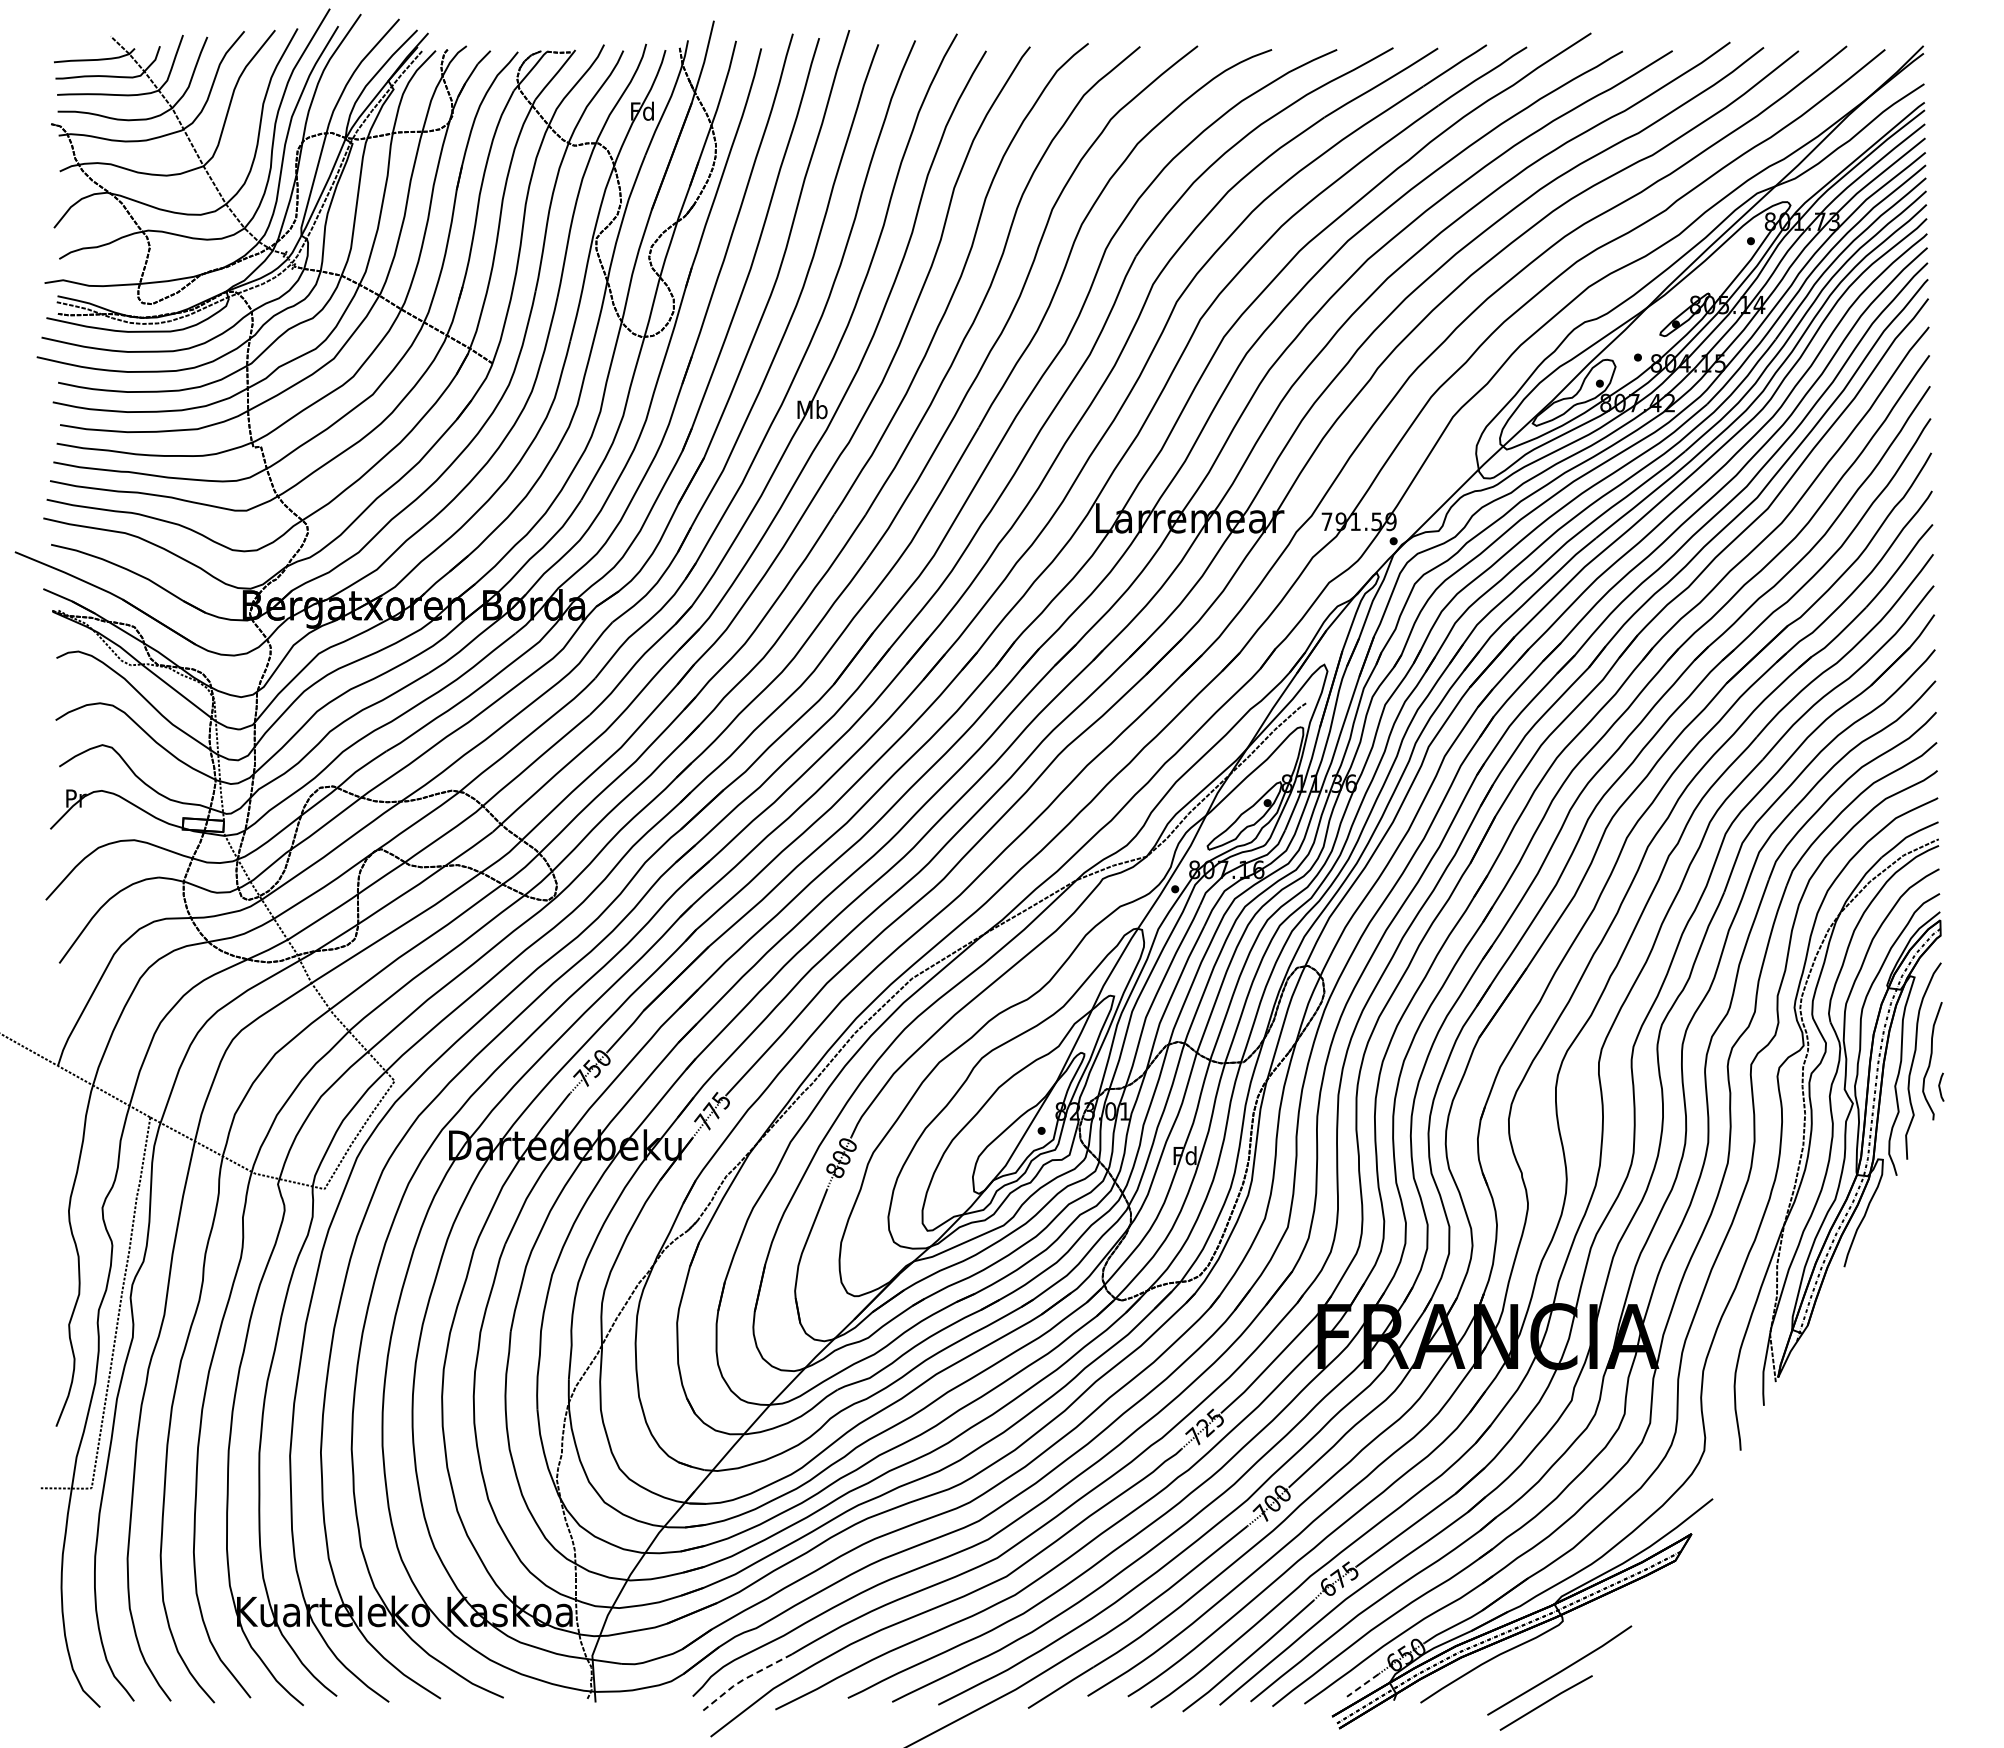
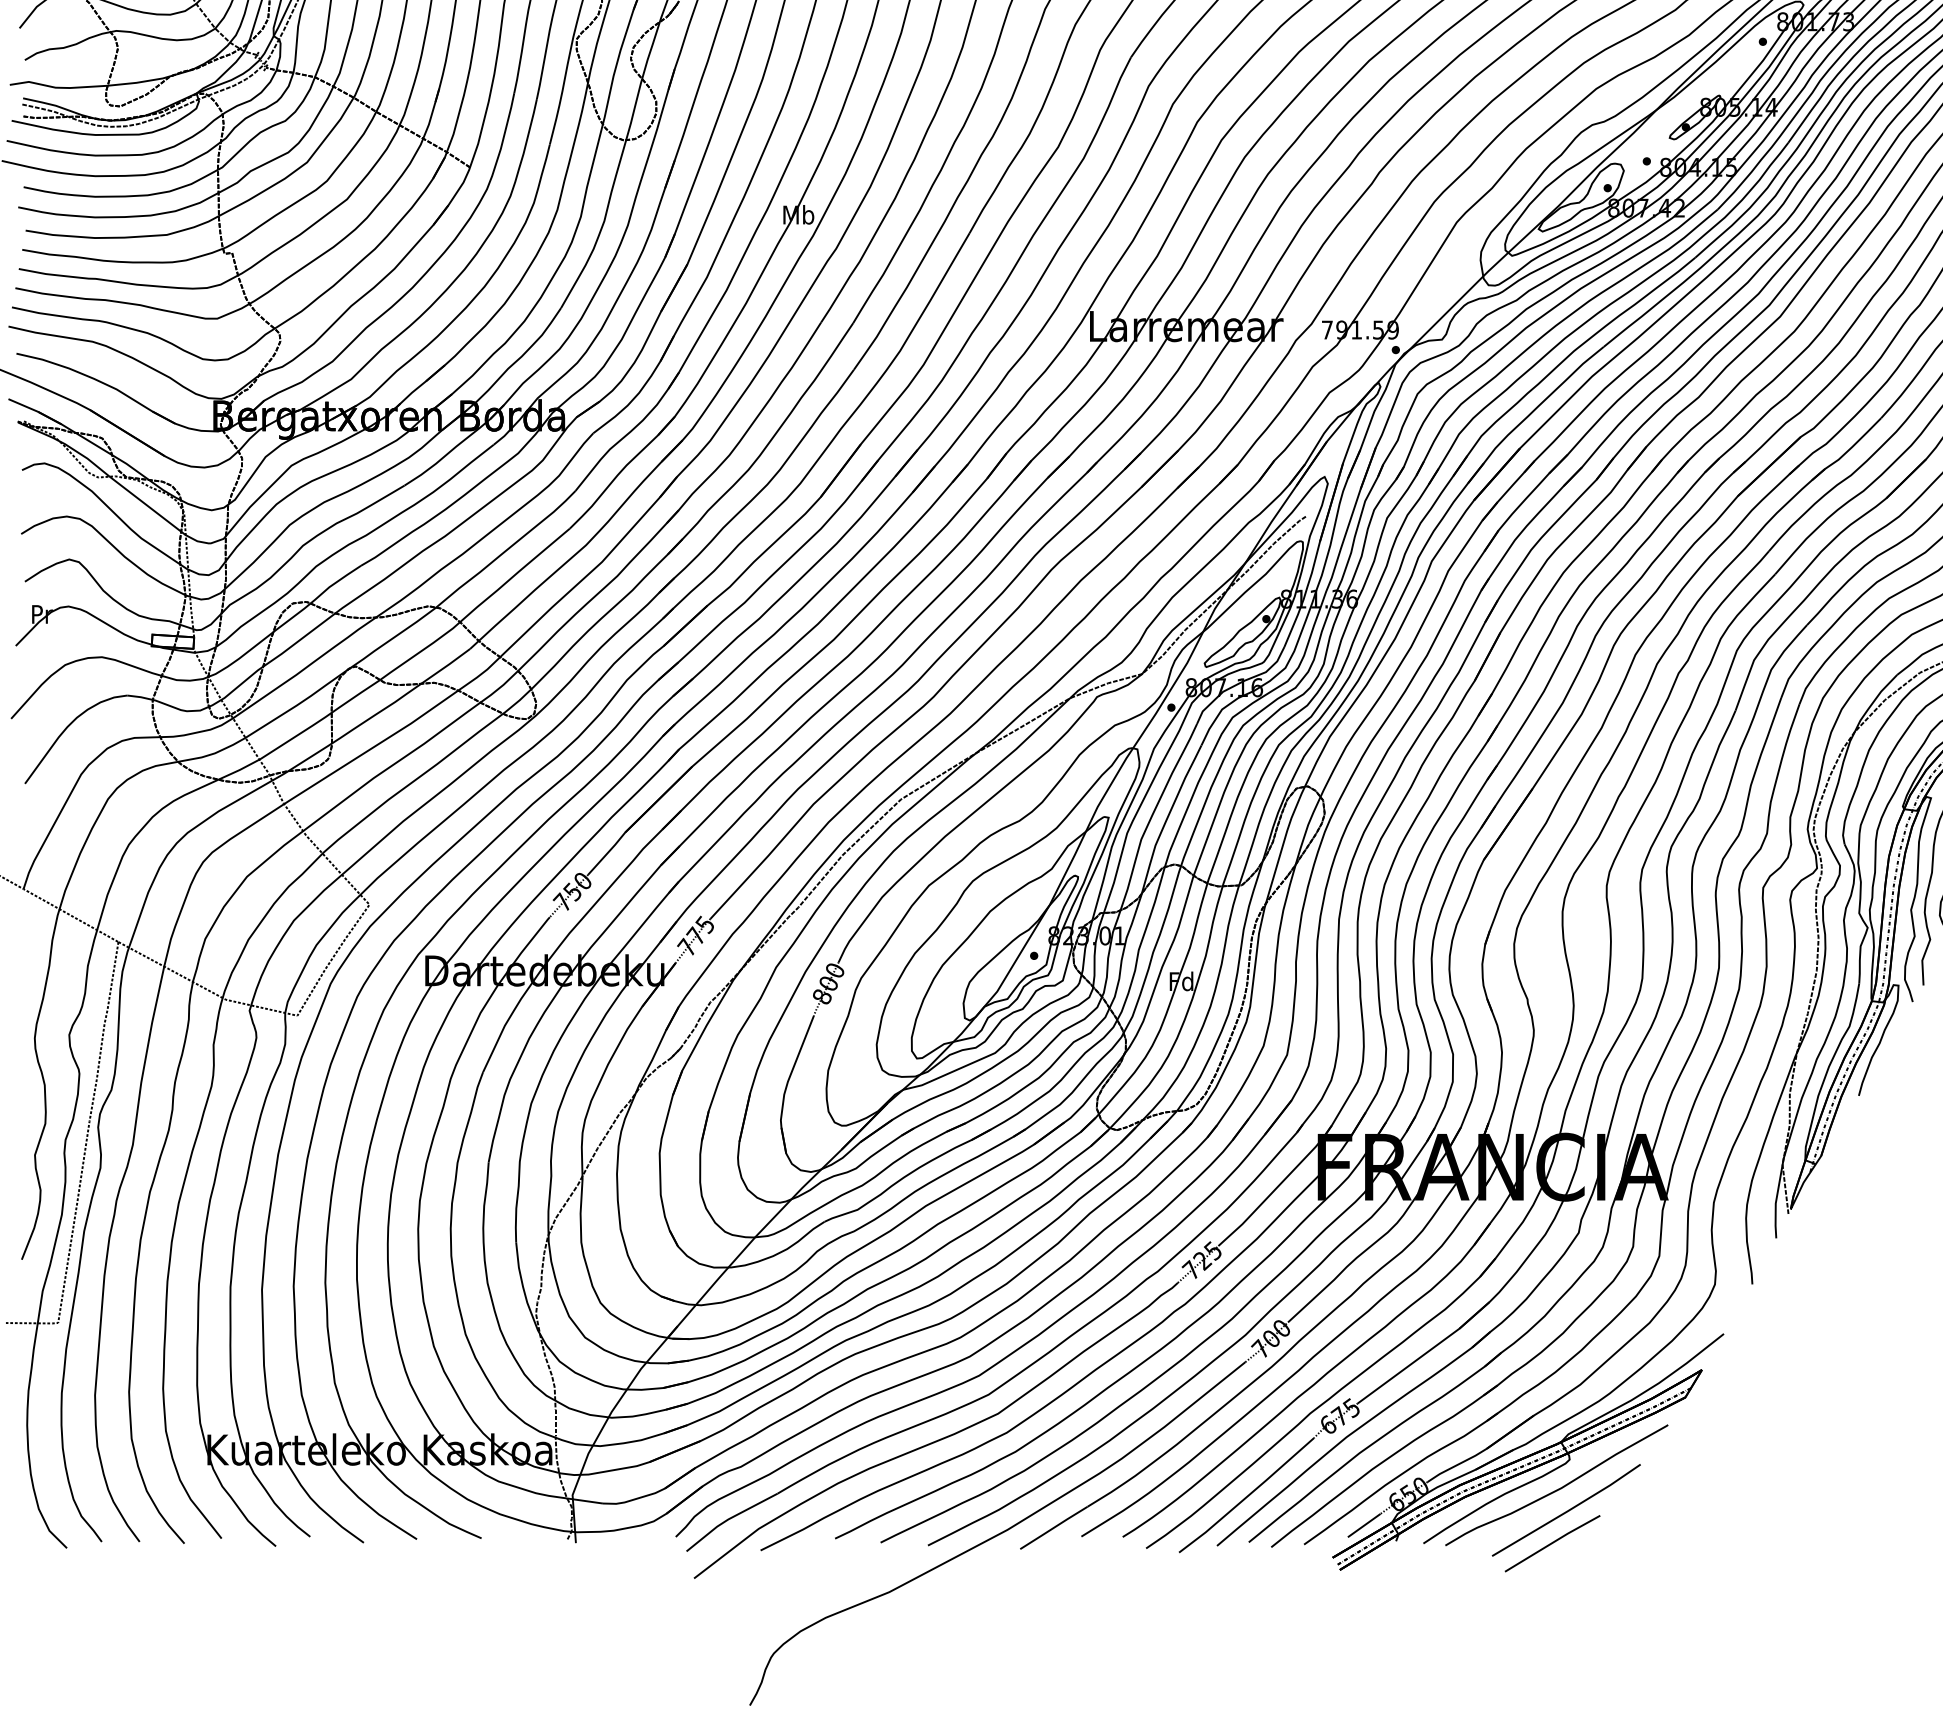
curve: (1551, 1649) -> (1558, 1488), added
line: (744, 1679) -> (728, 1519), dashed -> solid
line: (1362, 1685) -> (1363, 1525), dashed -> solid

